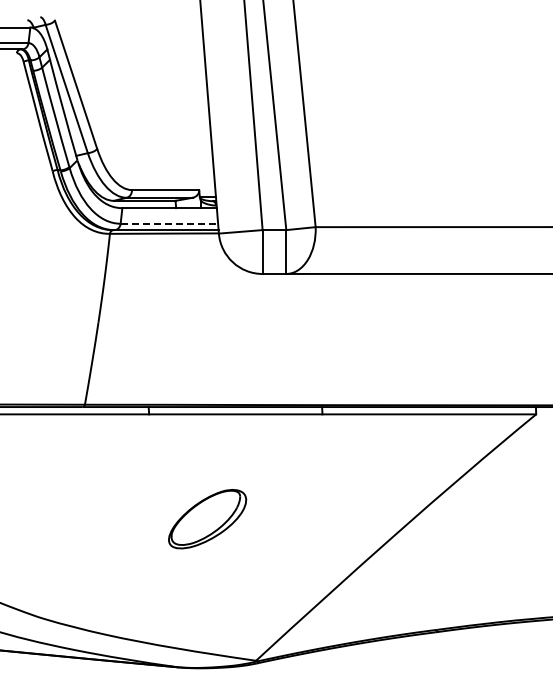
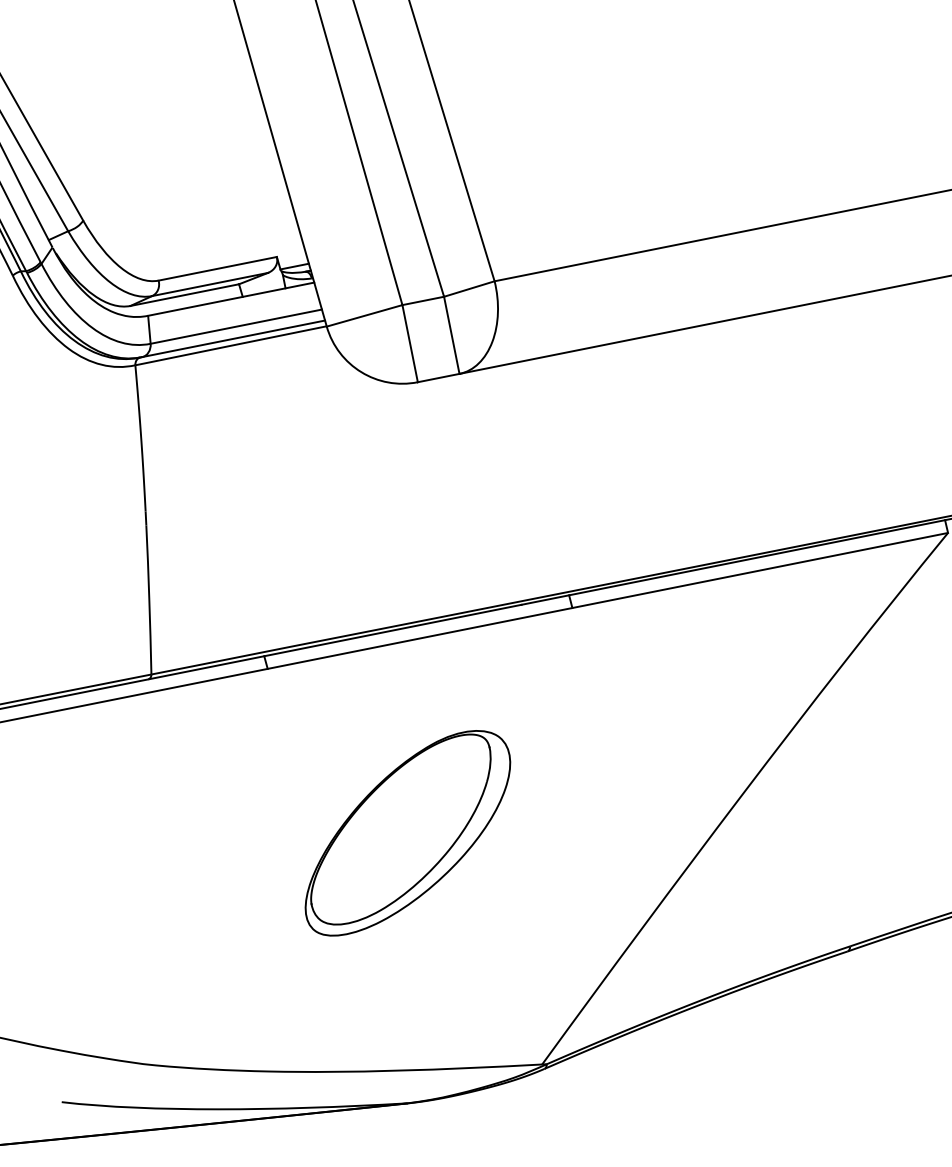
line: (169, 223) -> (236, 326), dashed -> solid
part: (207, 518) -> (406, 831), size x1.67

